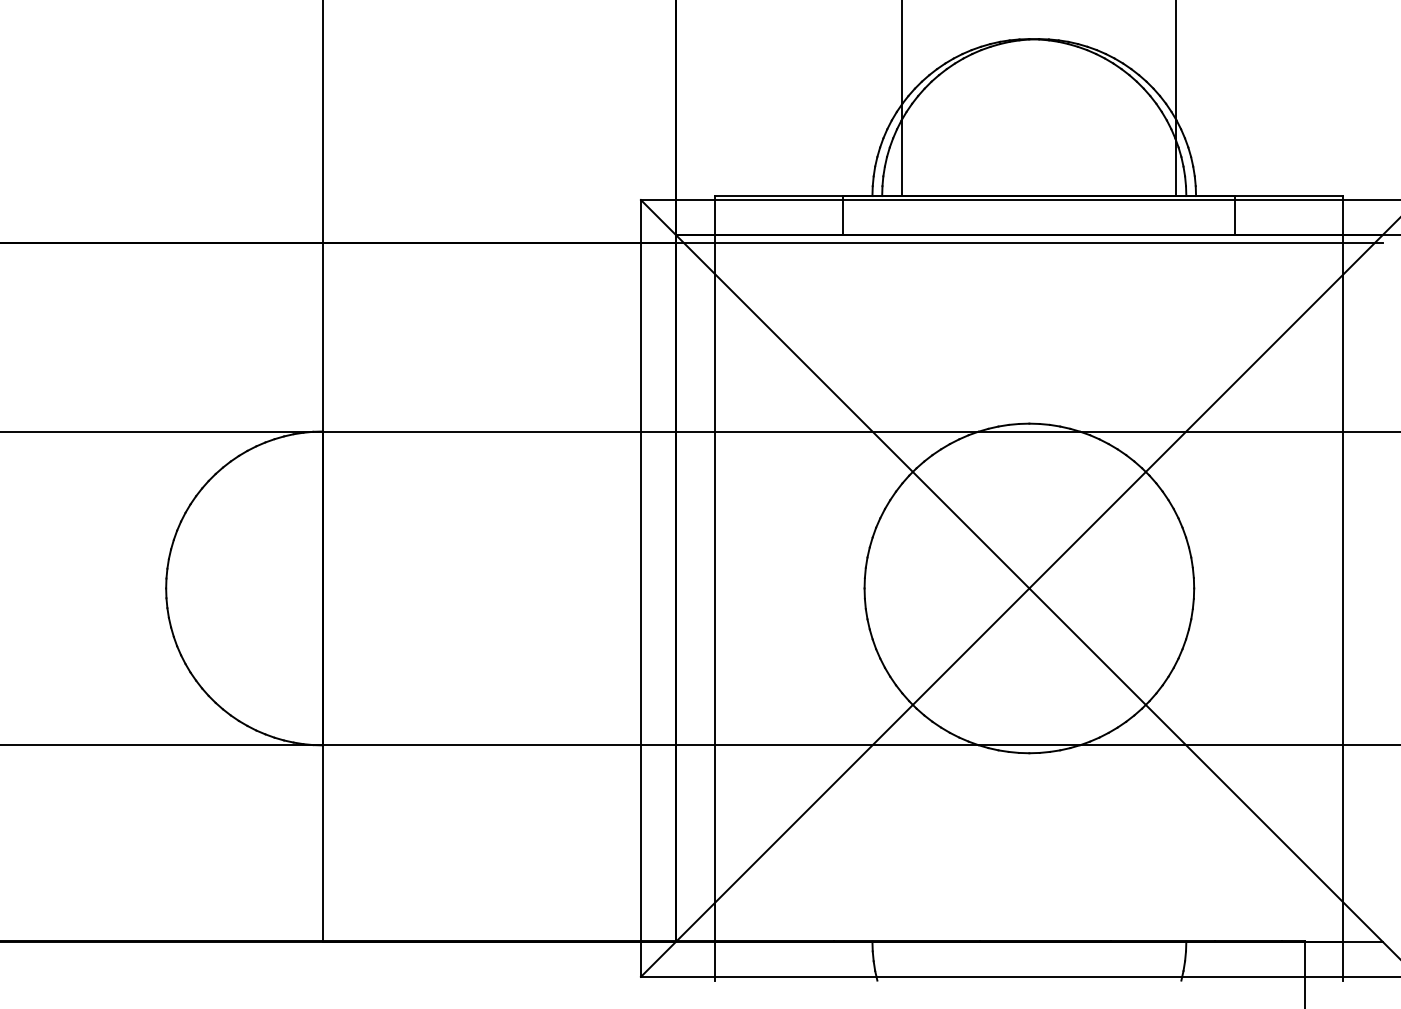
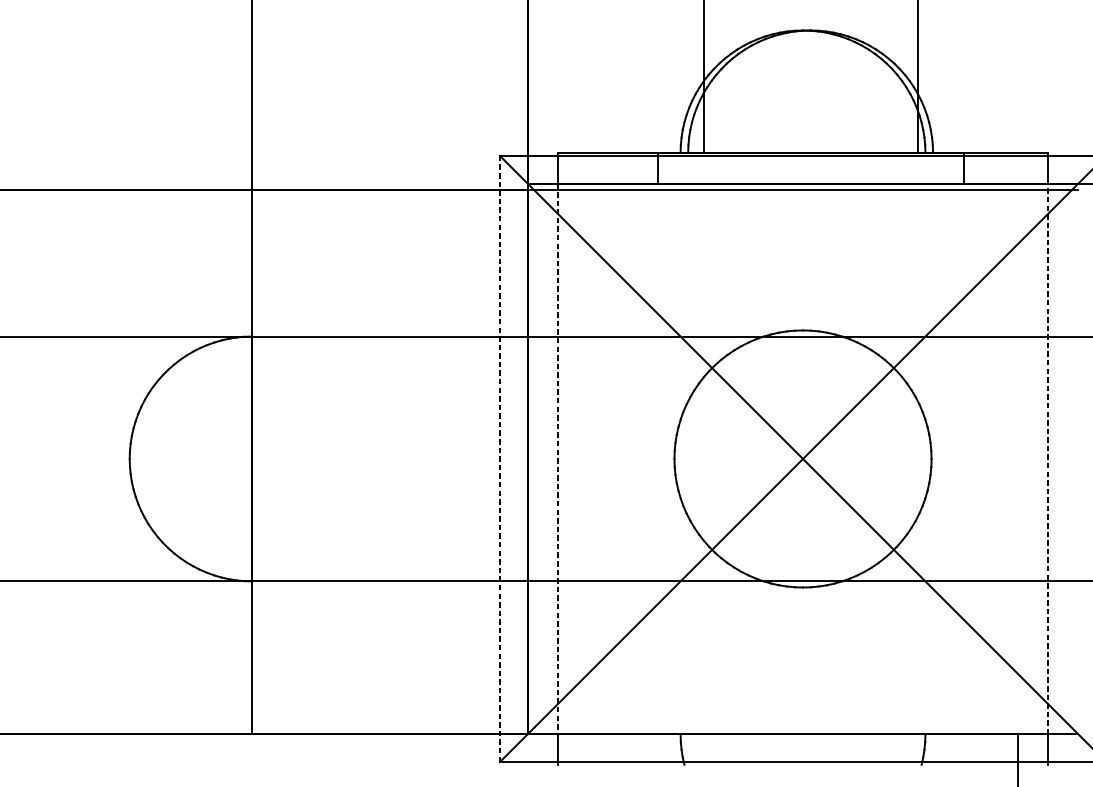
line: (640, 587) -> (499, 458), solid -> dashed
line: (1343, 587) -> (1048, 458), solid -> dashed
line: (715, 588) -> (558, 459), solid -> dashed

